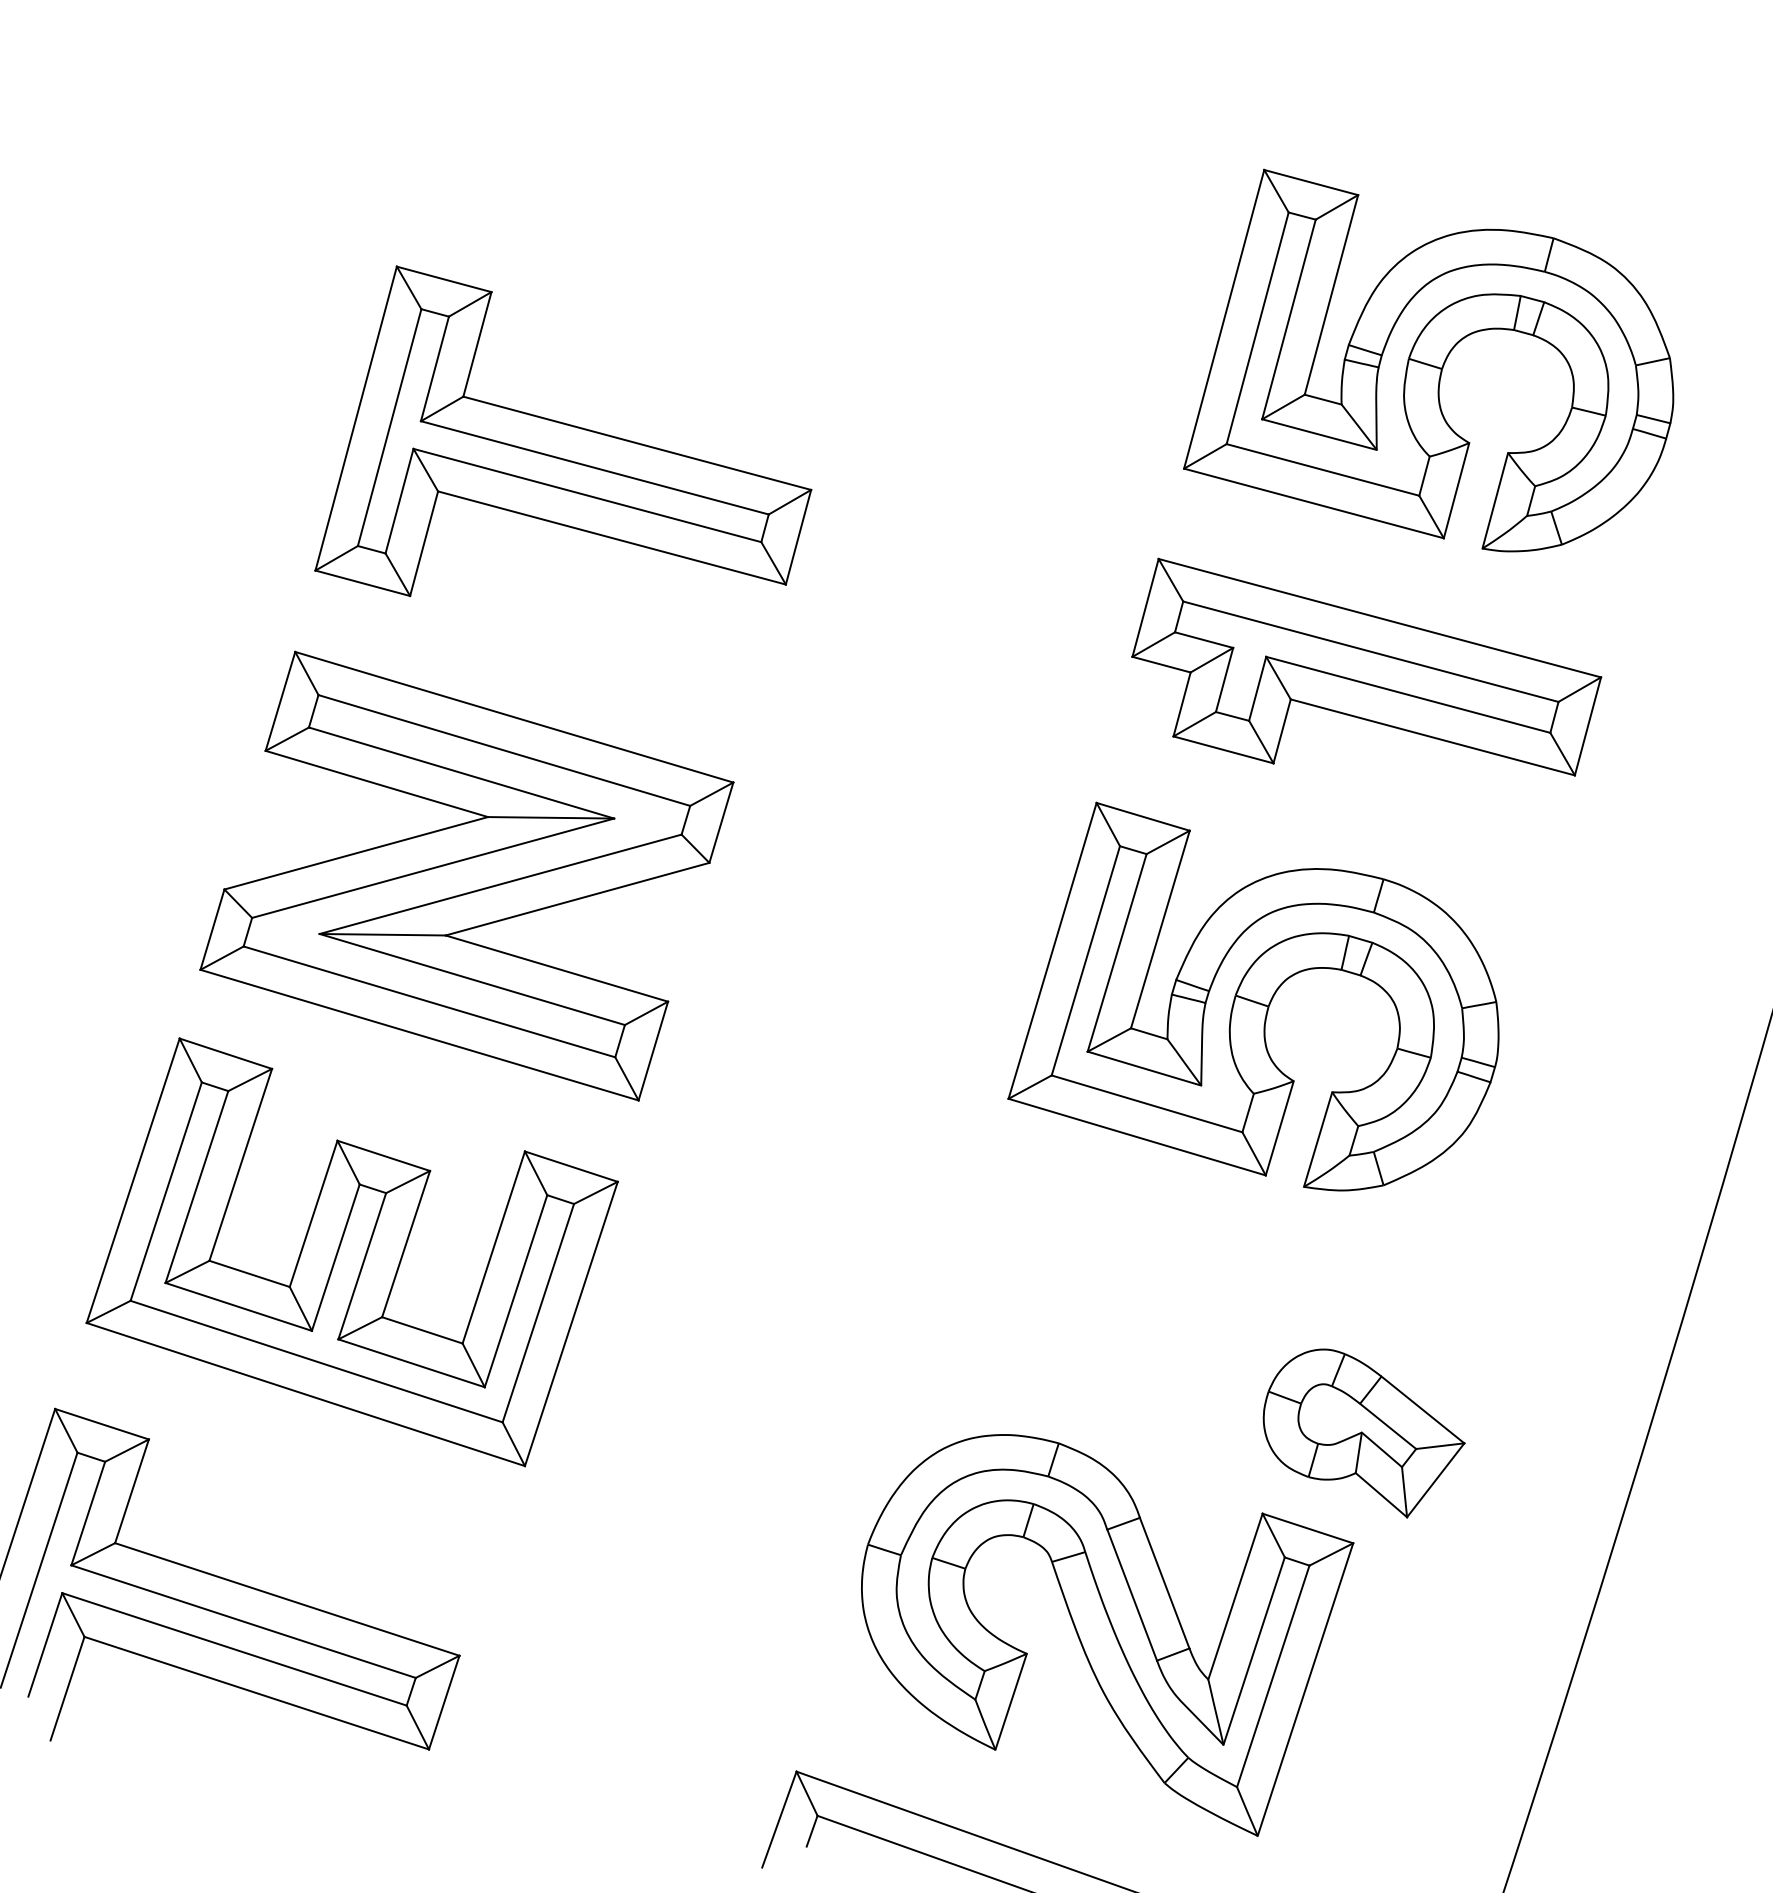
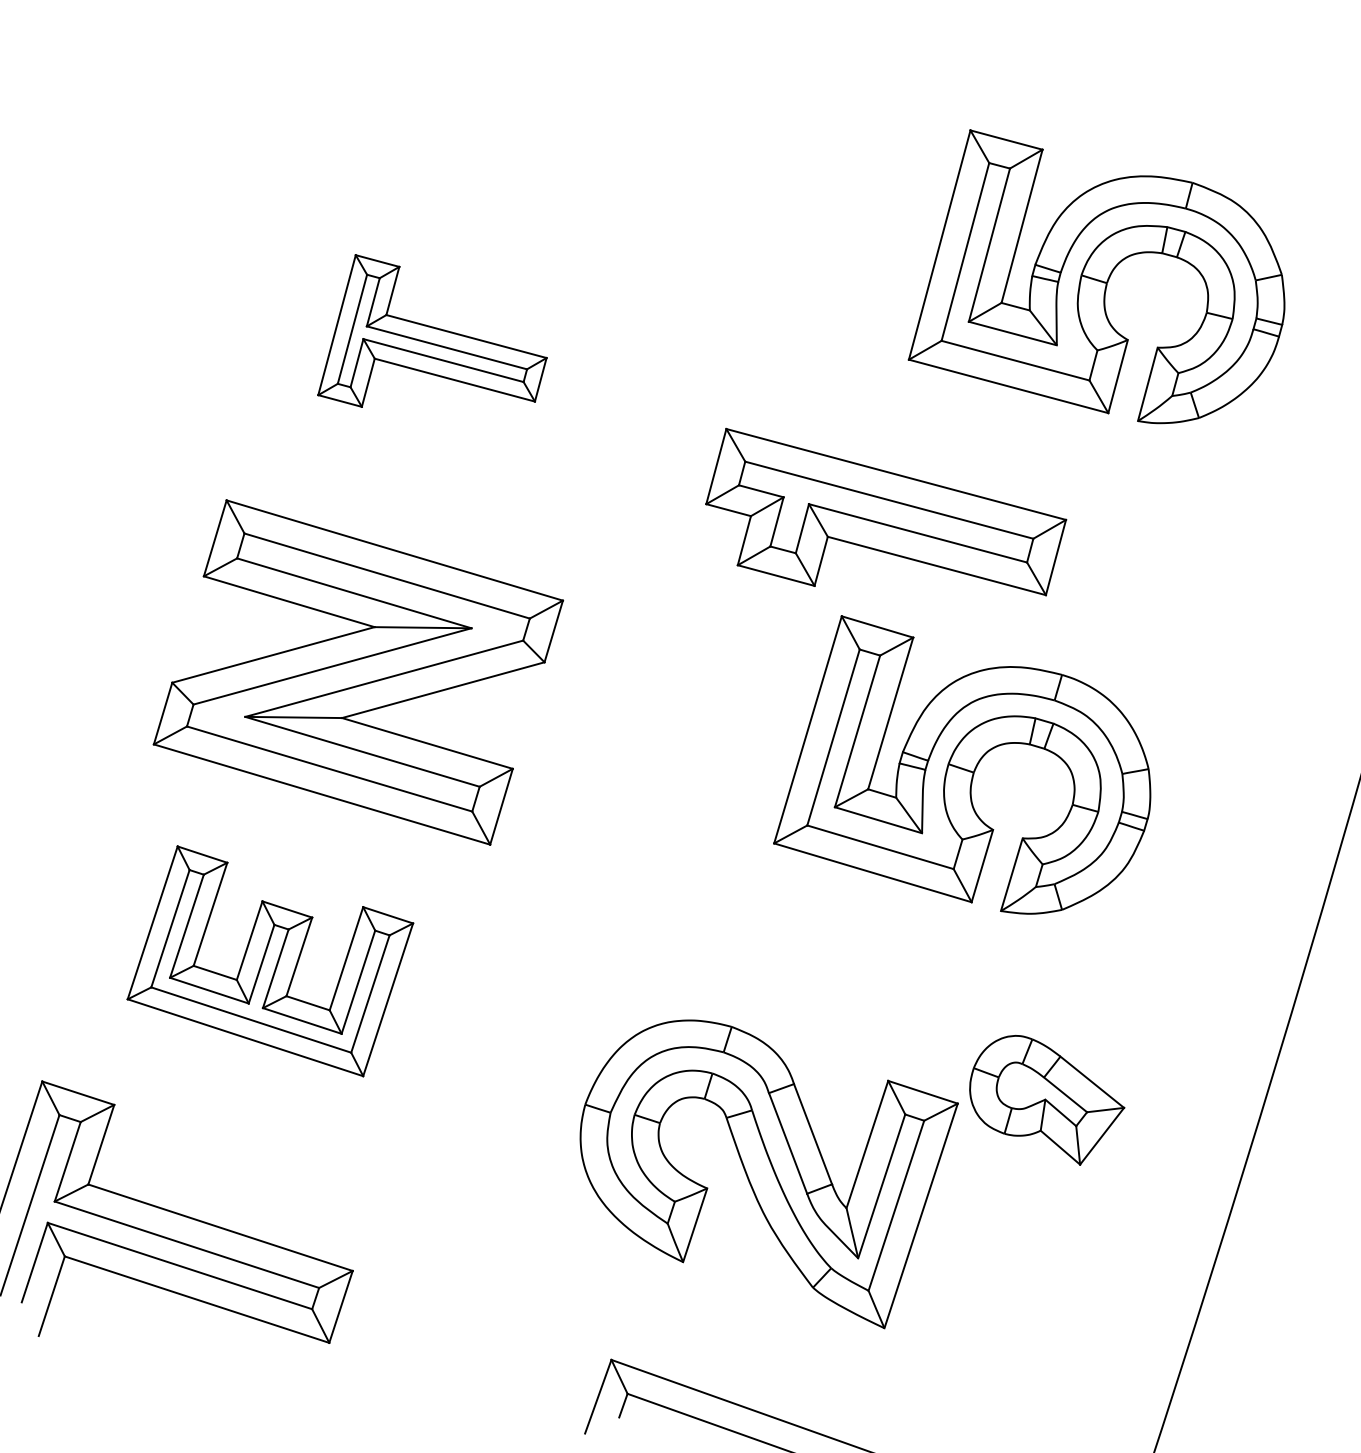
part: (563, 430) -> (432, 330), size x0.6
part: (1367, 666) -> (886, 511), moved
part: (352, 1252) -> (270, 961), size x0.7
part: (1106, 1635) -> (768, 1174), moved

